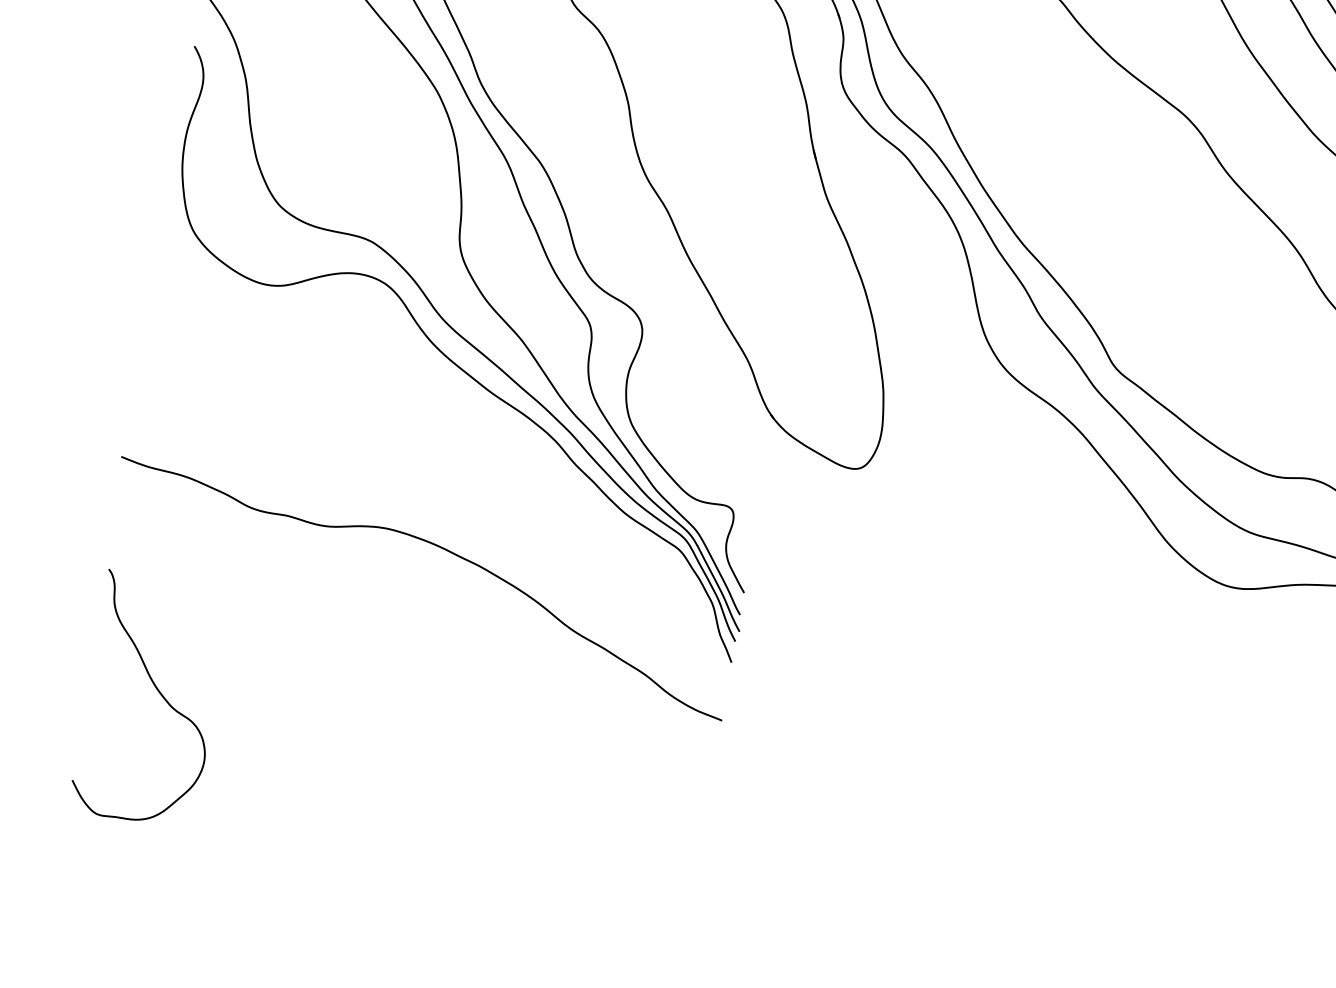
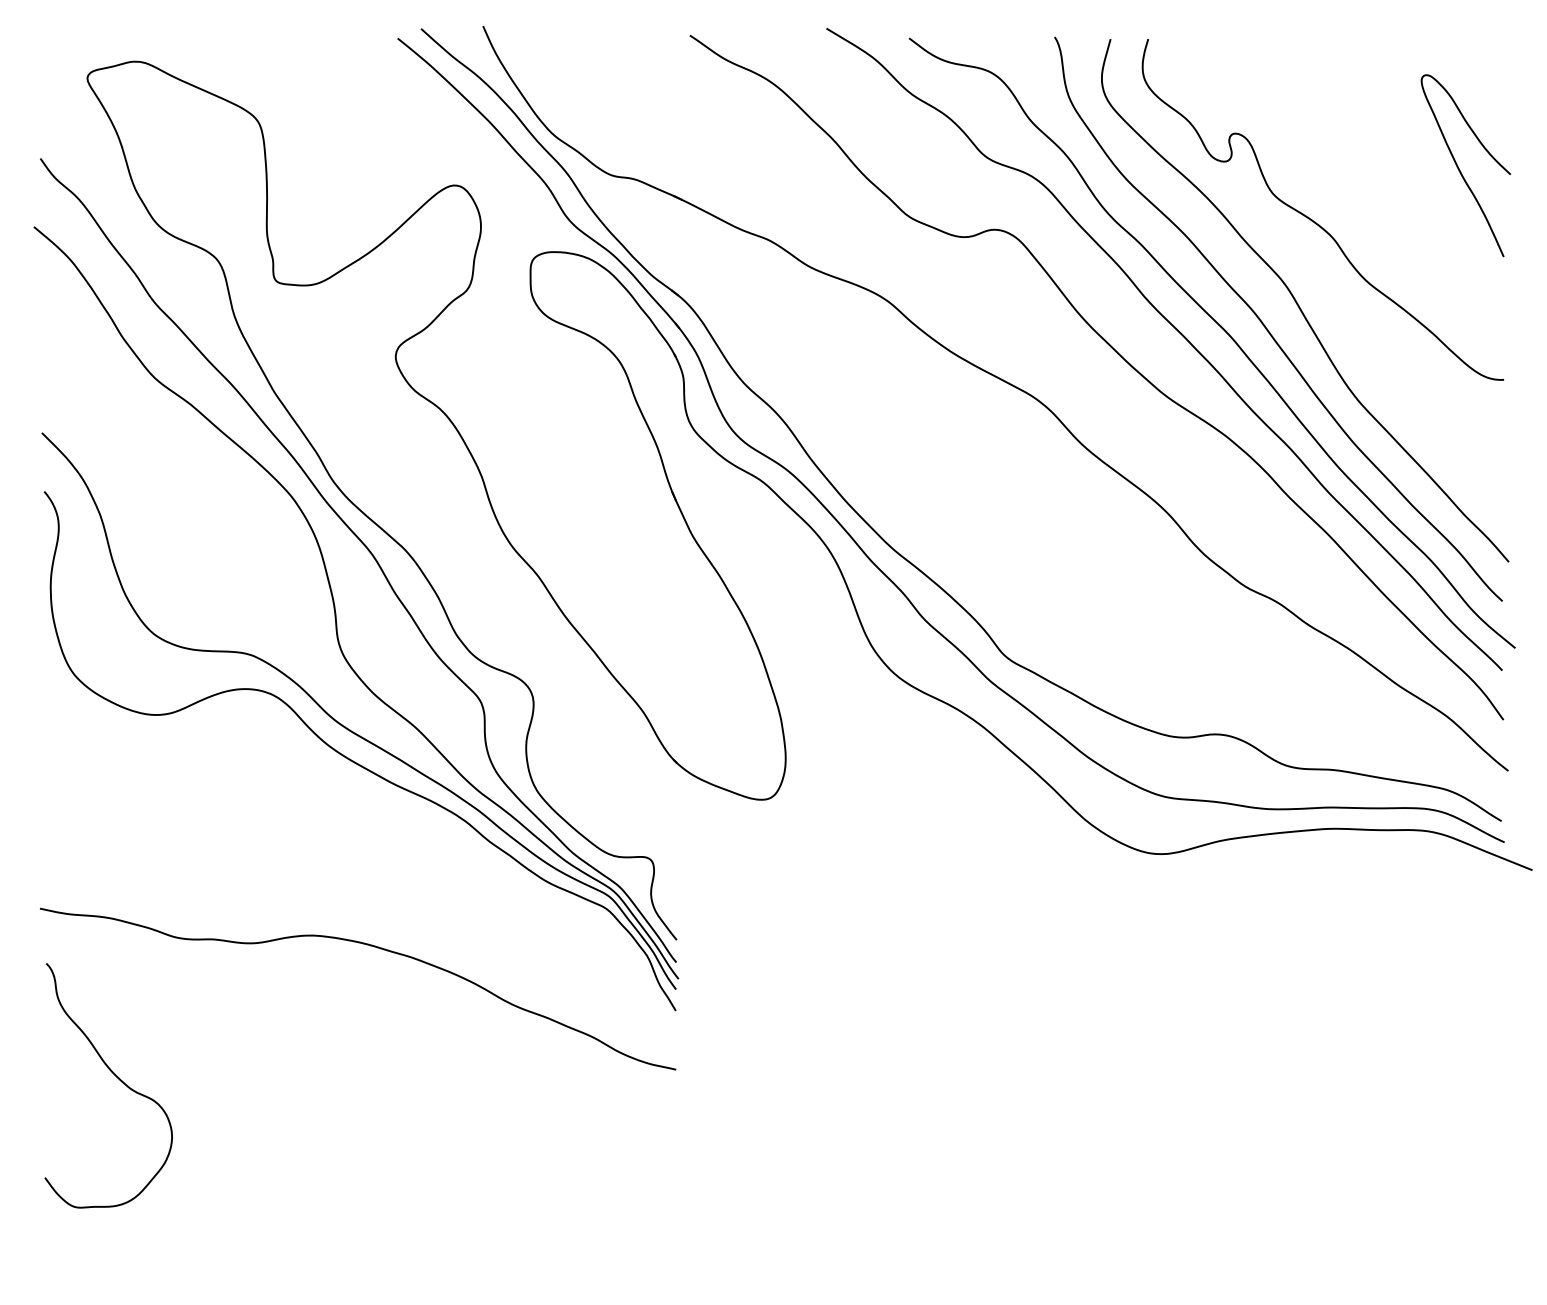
curve: (159, 693) -> (116, 1077), moved

